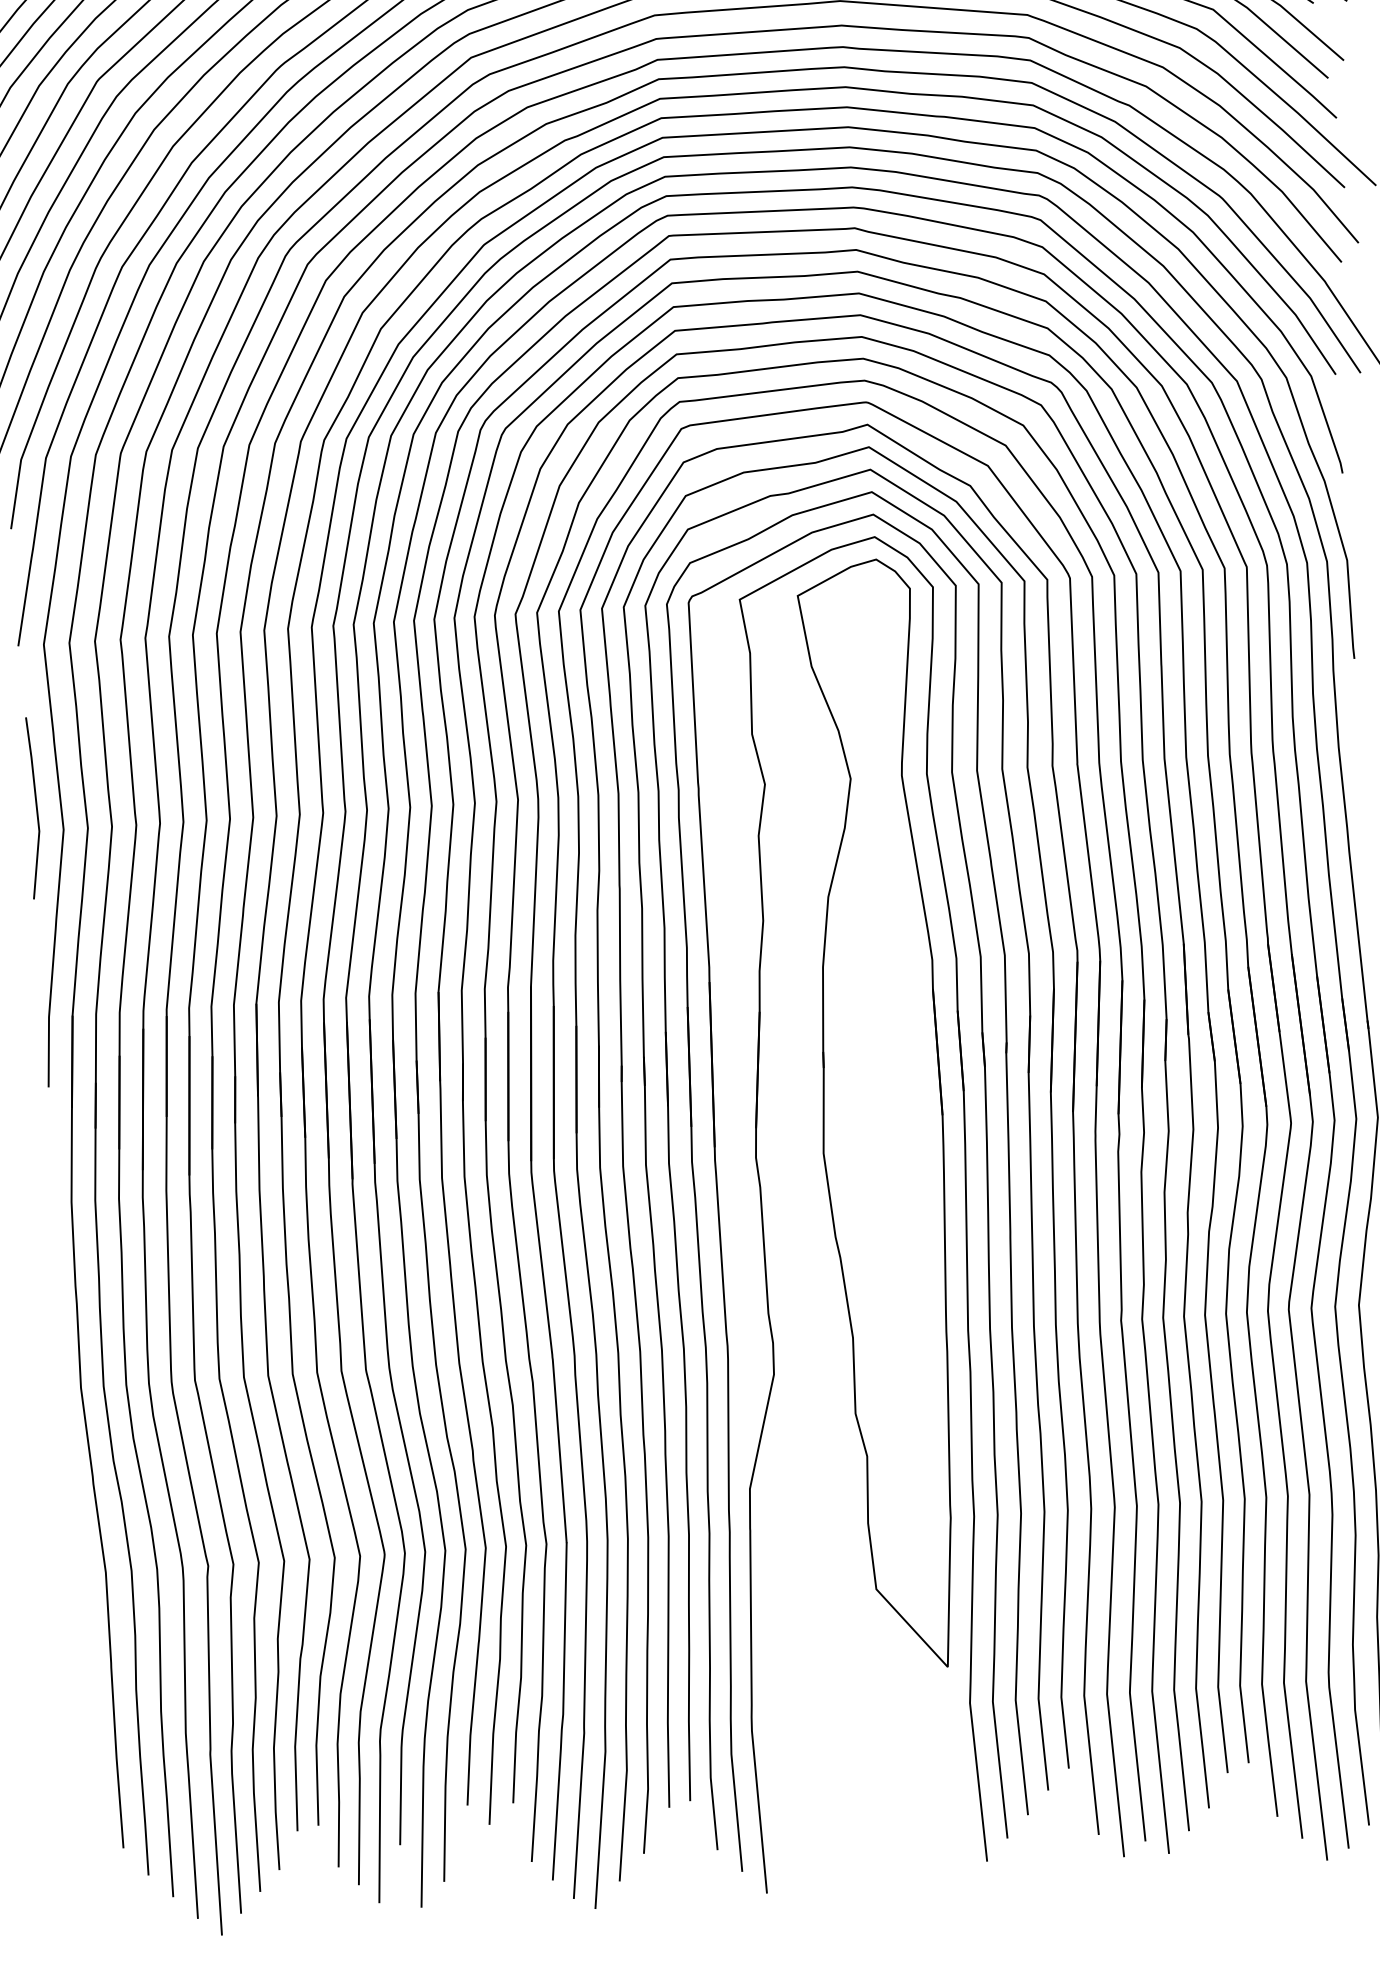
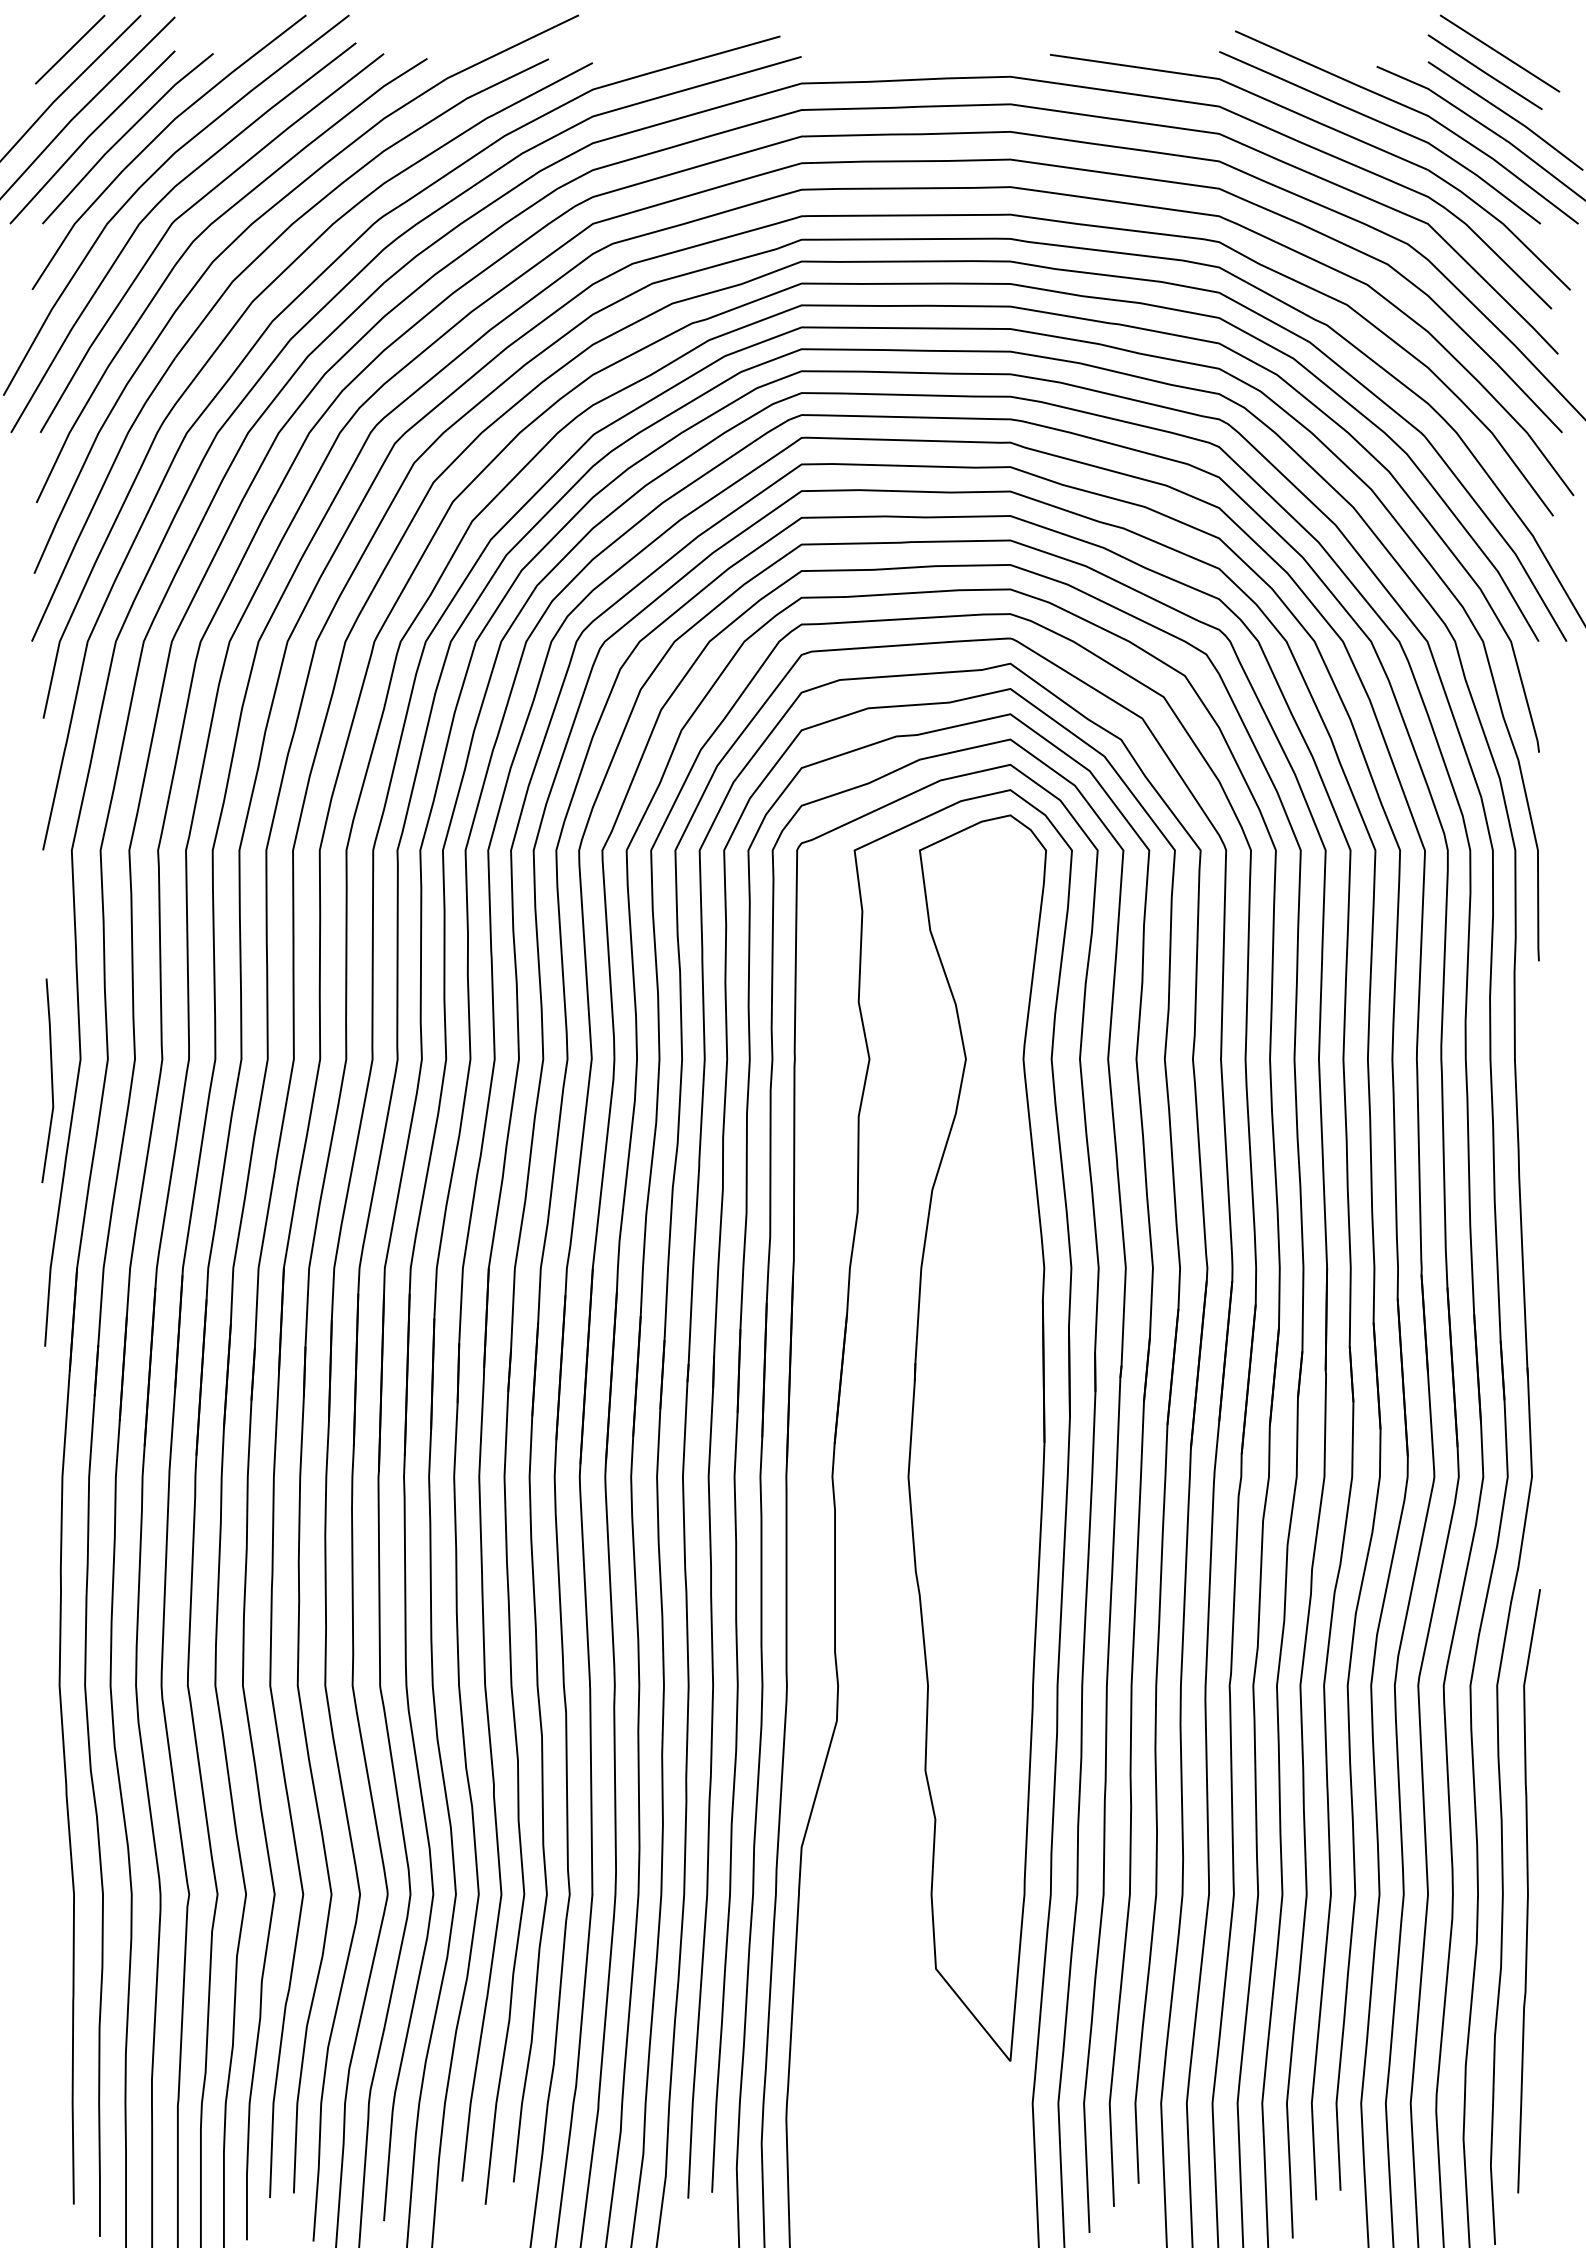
line: (36, 807) -> (51, 1080), moved

